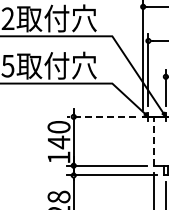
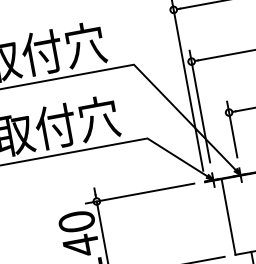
line: (101, 116) -> (140, 192), dashed -> solid
line: (153, 140) -> (228, 215), dashed -> solid

